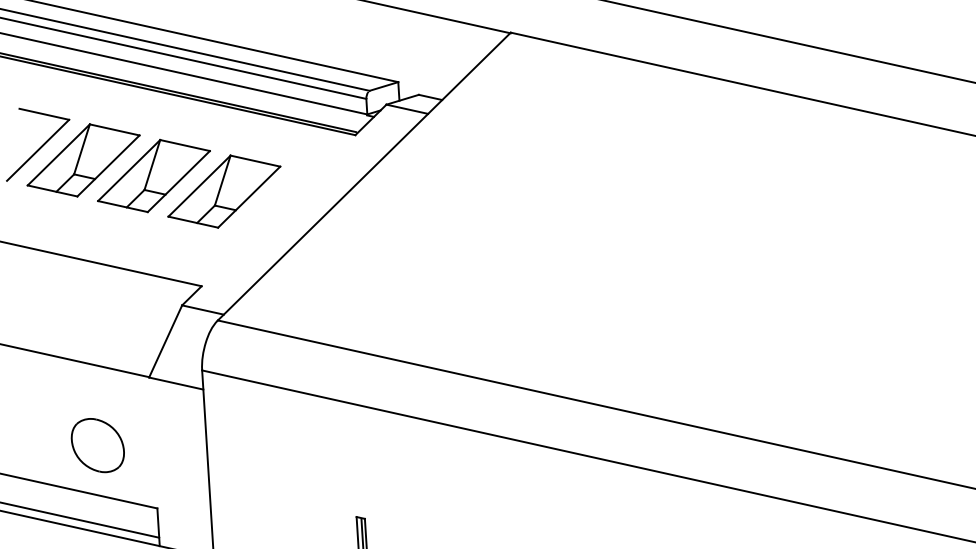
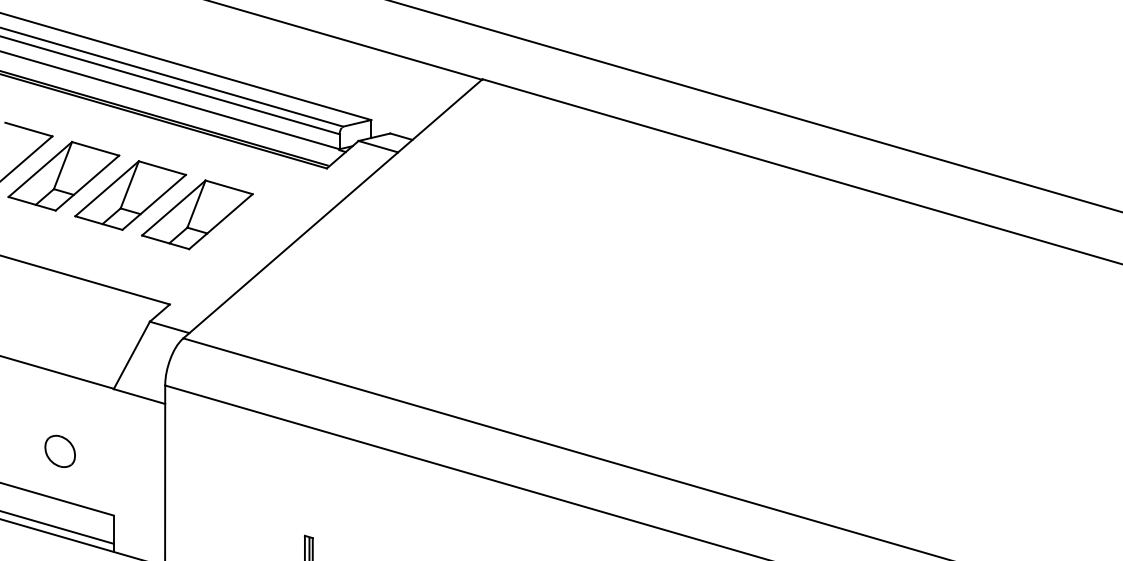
part: (97, 445) -> (59, 451), size x0.6

